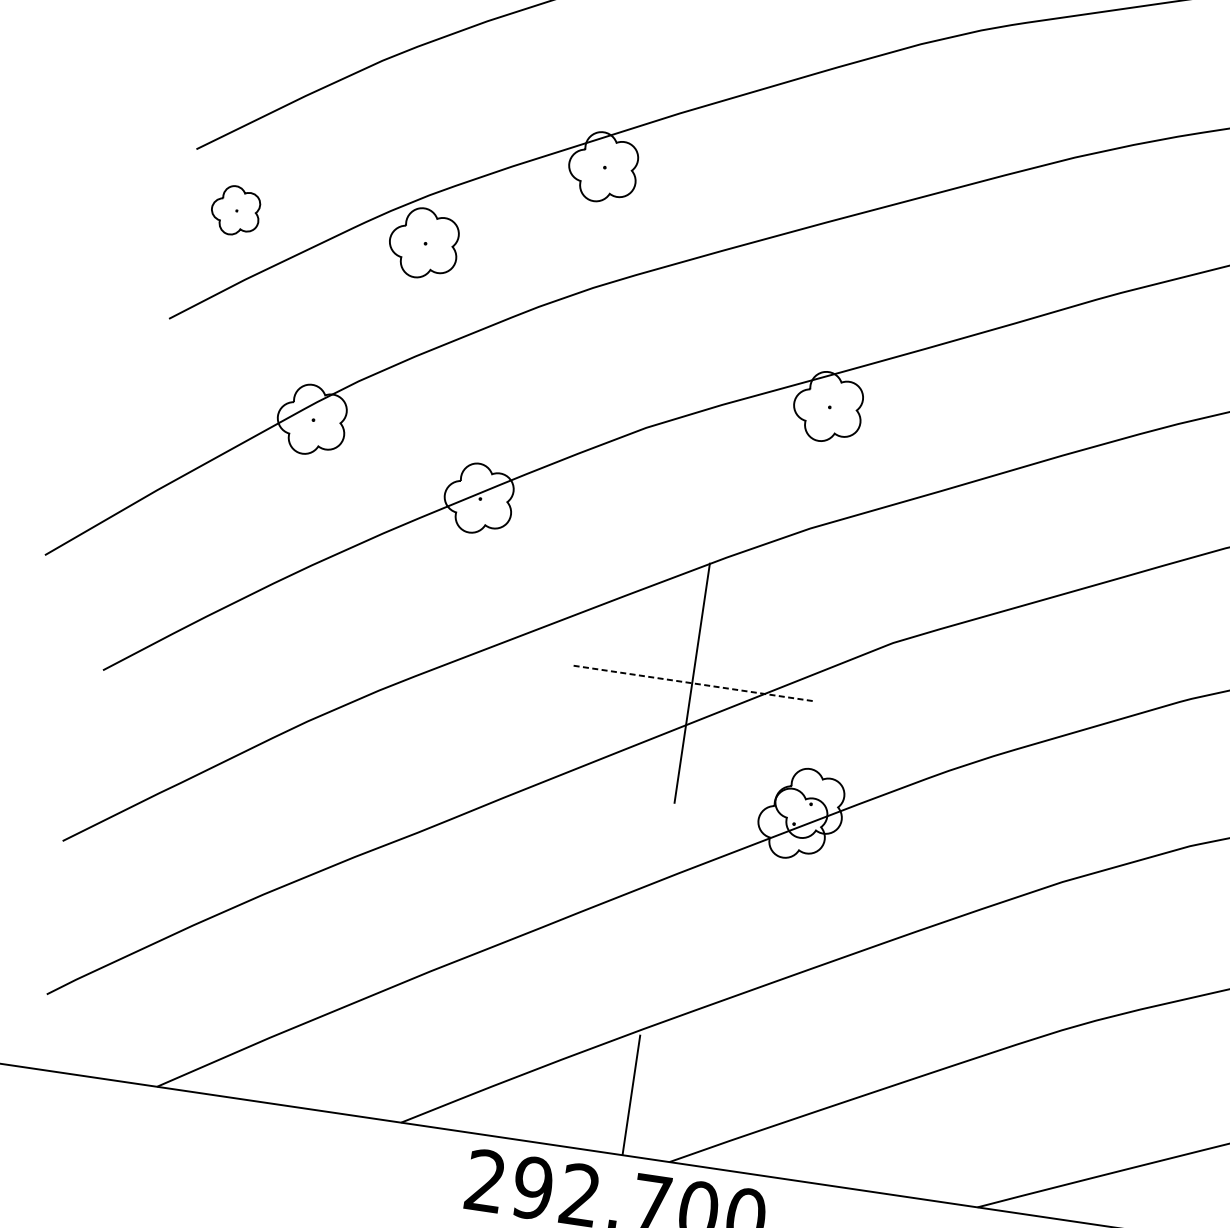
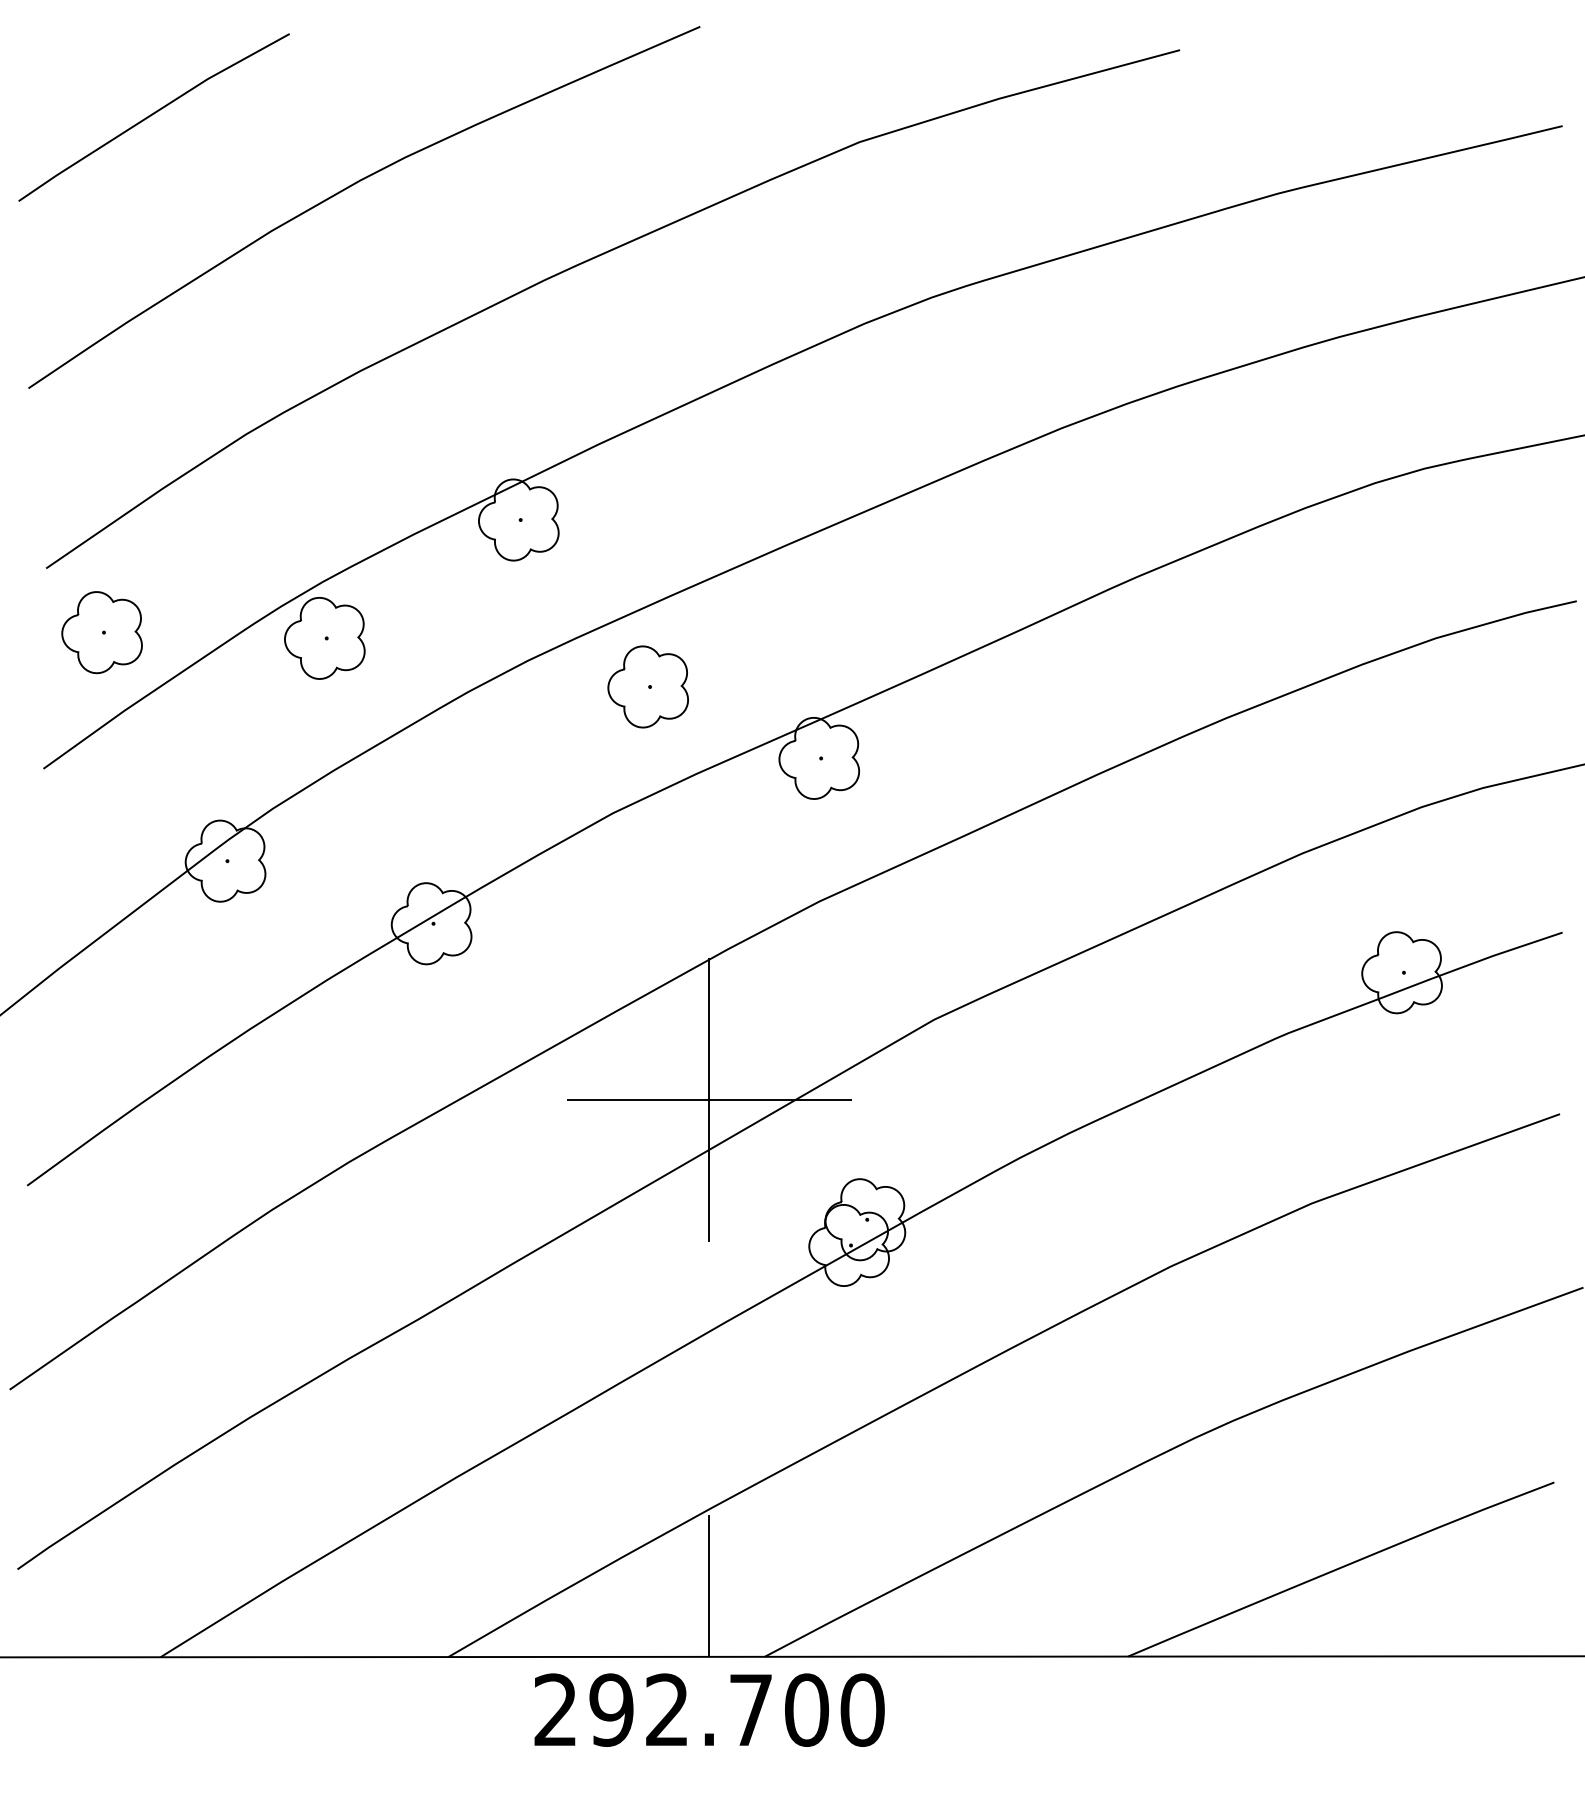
part: (235, 210) -> (101, 632), size x1.43
part: (691, 324) -> (647, 686), added
line: (691, 683) -> (708, 1100), dashed -> solid

